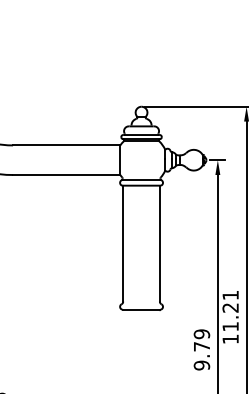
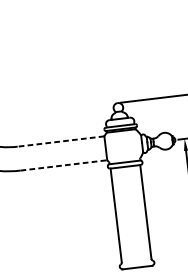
line: (66, 145) -> (60, 141), solid -> dashed
line: (66, 175) -> (63, 165), solid -> dashed

